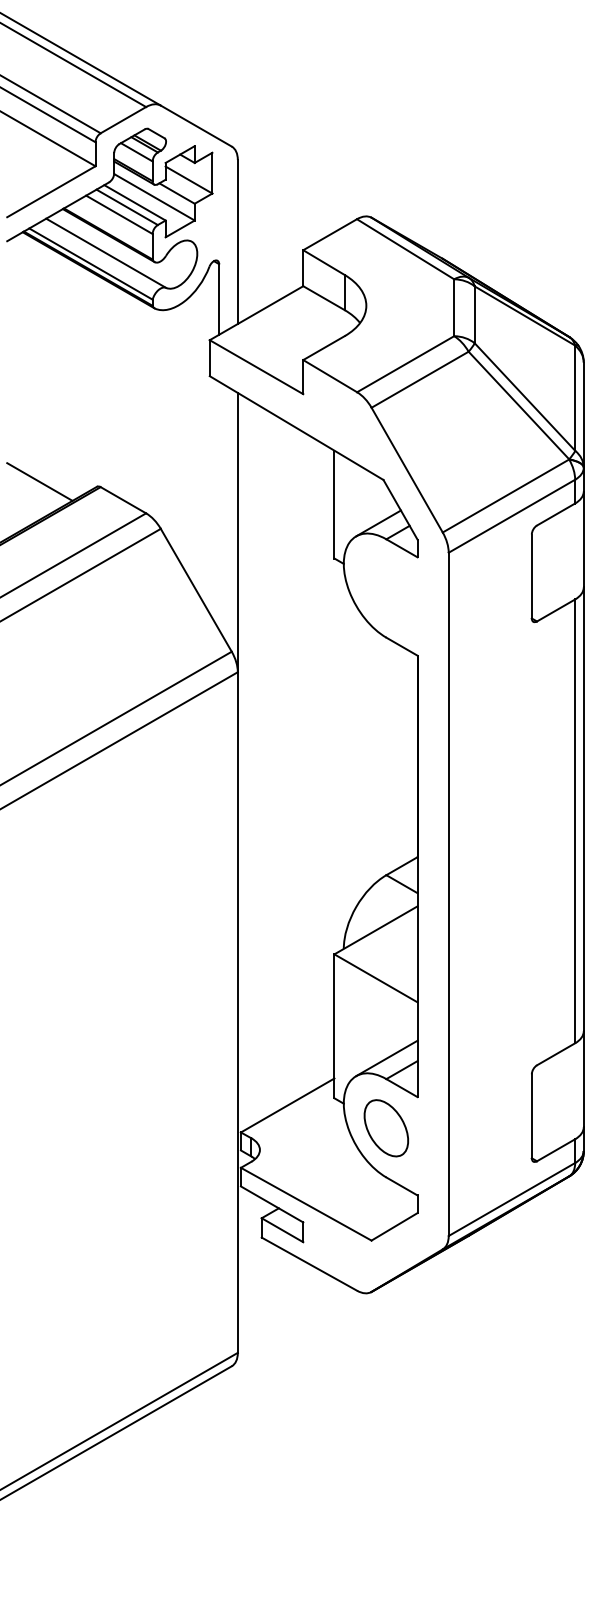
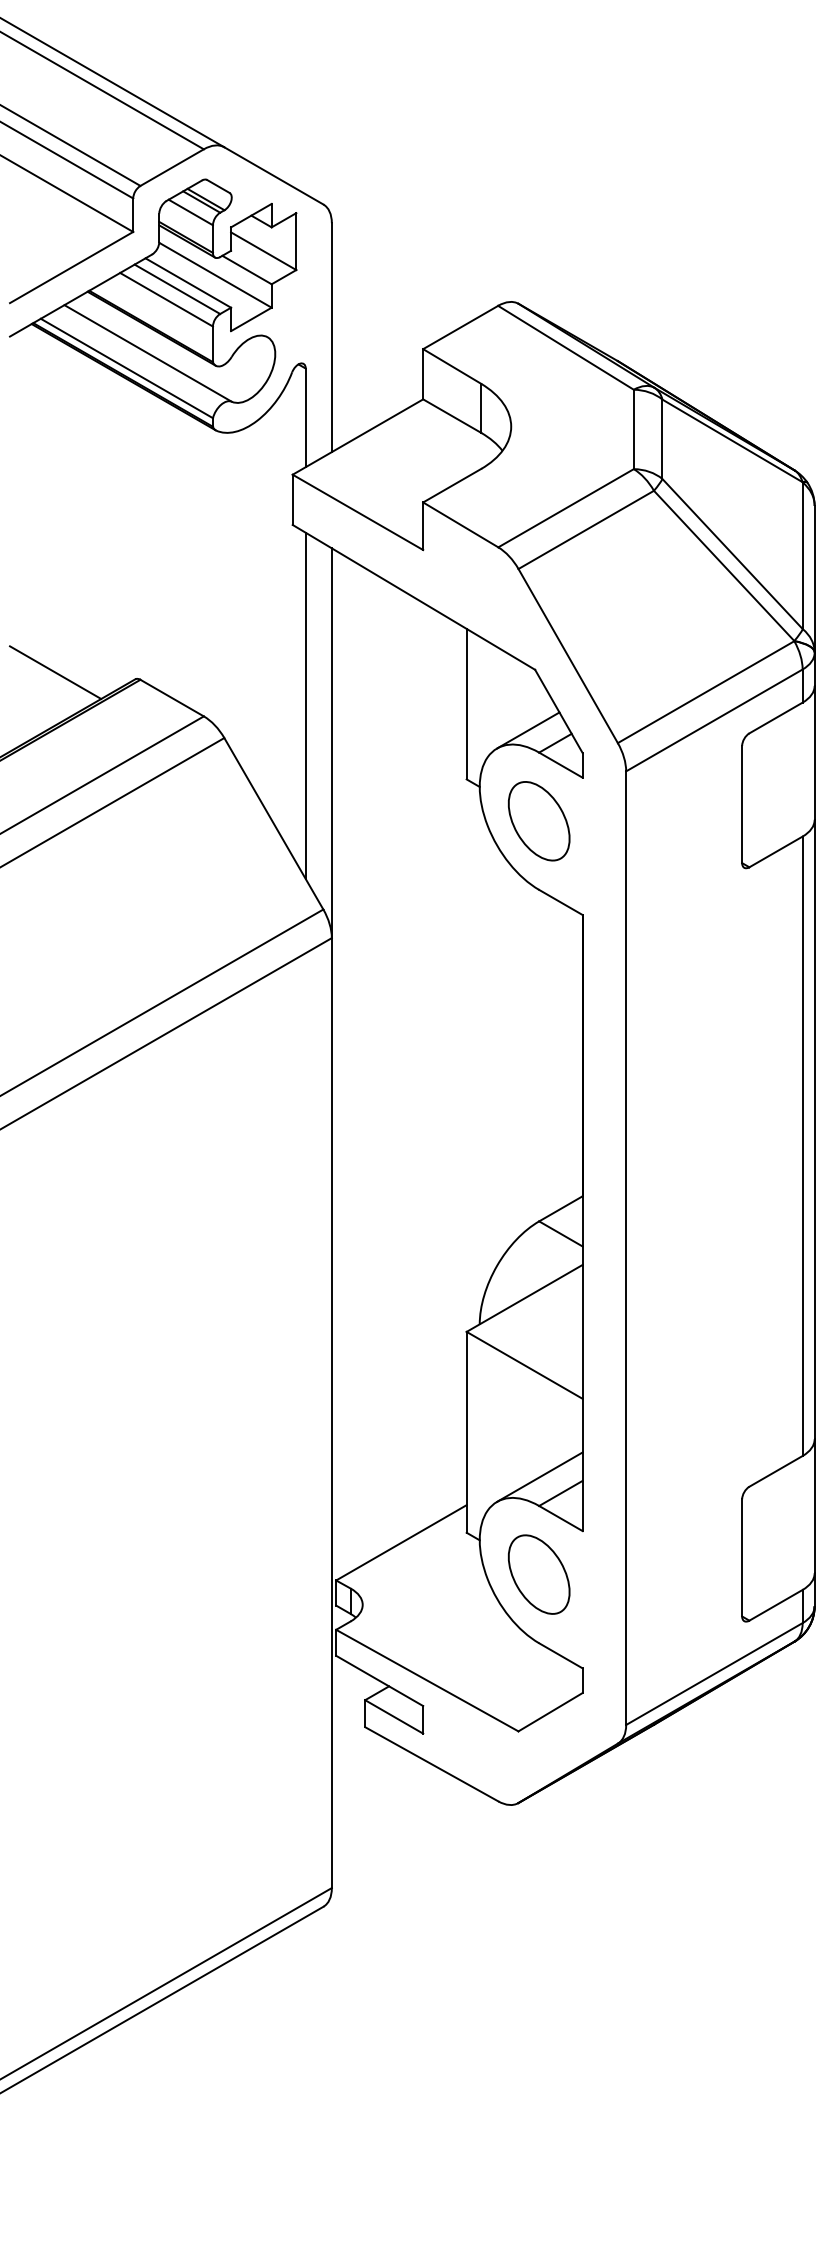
line: (218, 505) -> (305, 705), added
part: (385, 588) -> (538, 821), added

